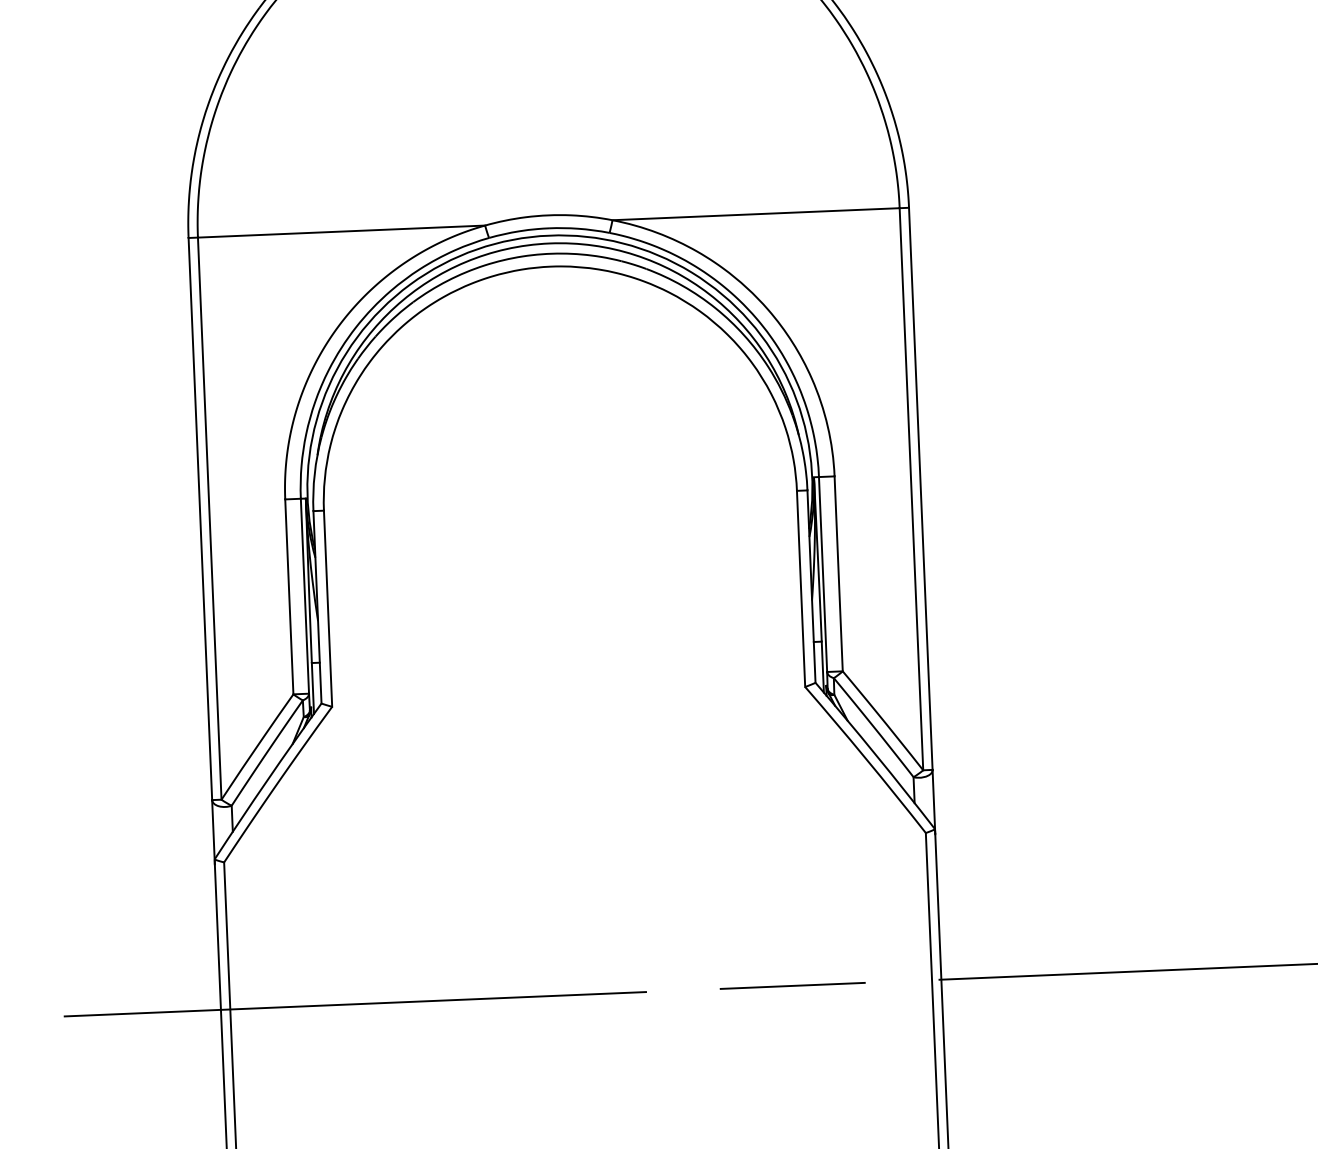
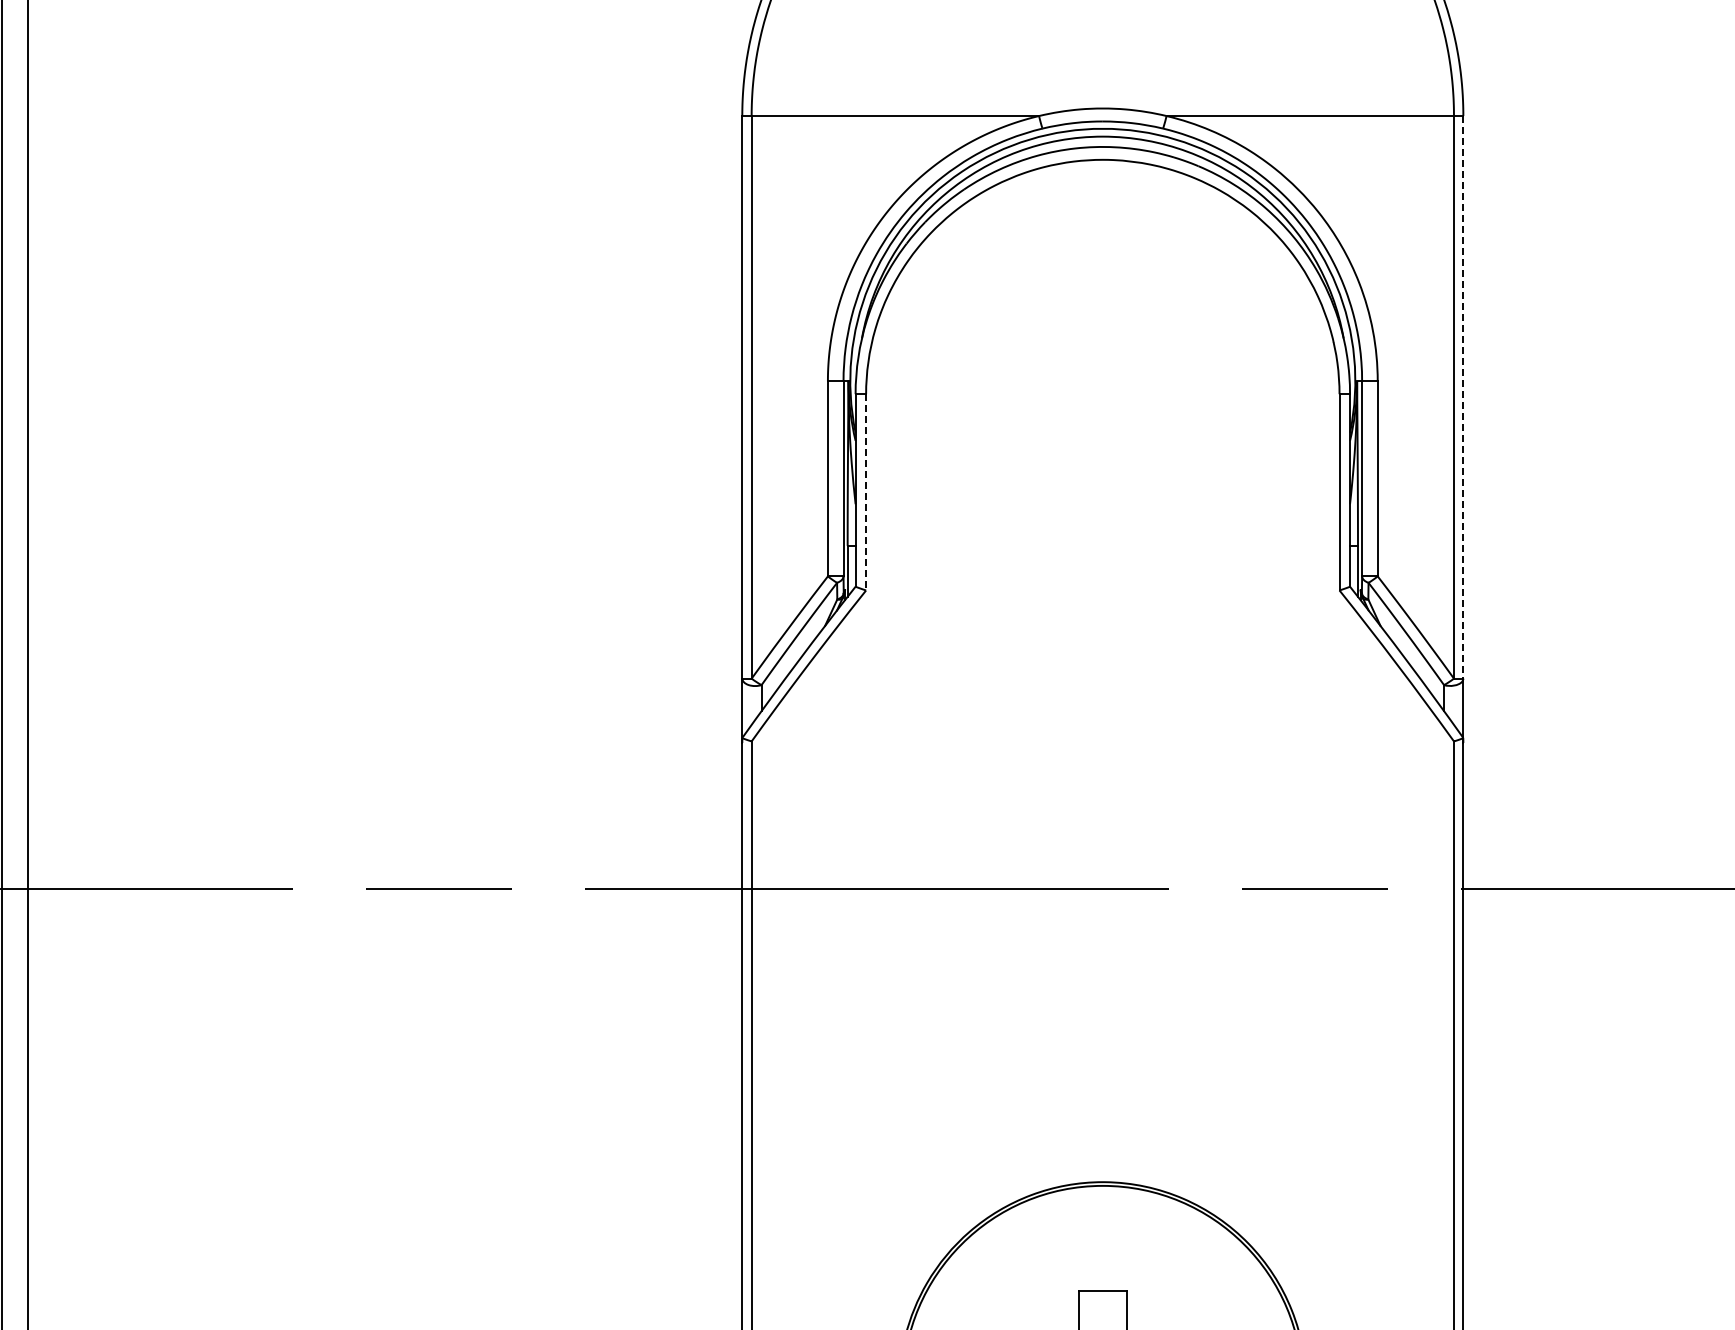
line: (920, 489) -> (1463, 397), solid -> dashed
line: (328, 608) -> (866, 492), solid -> dashed

